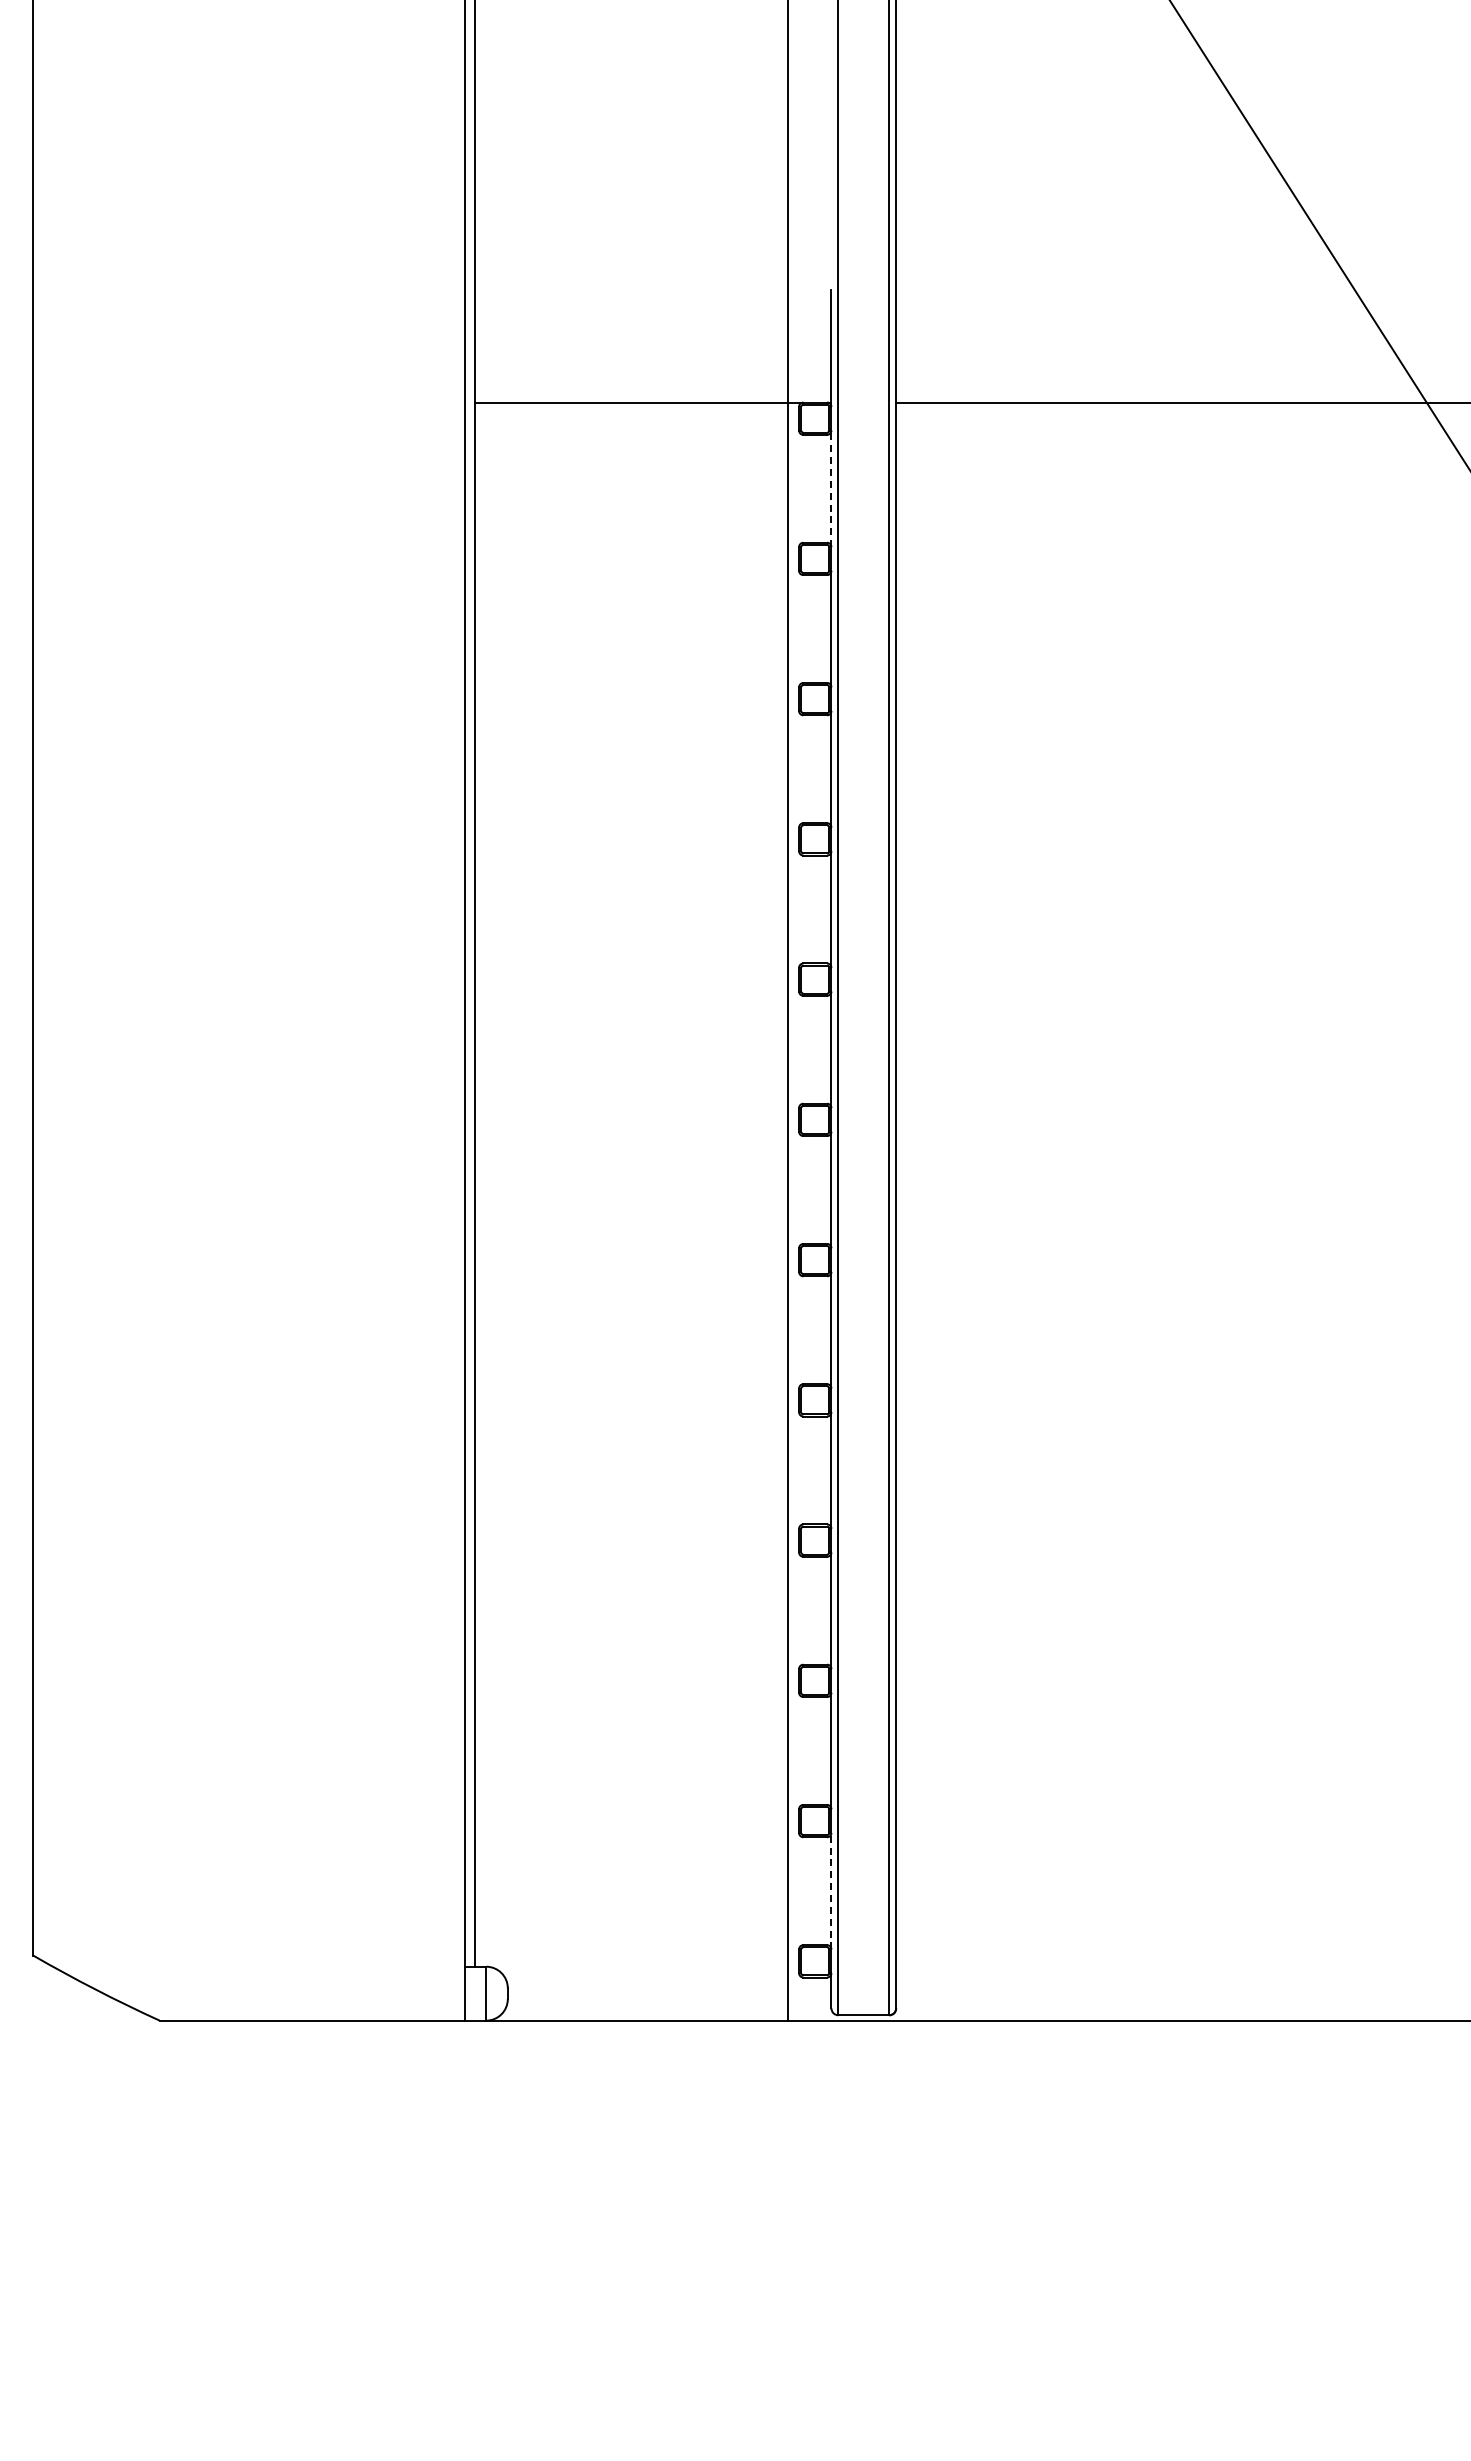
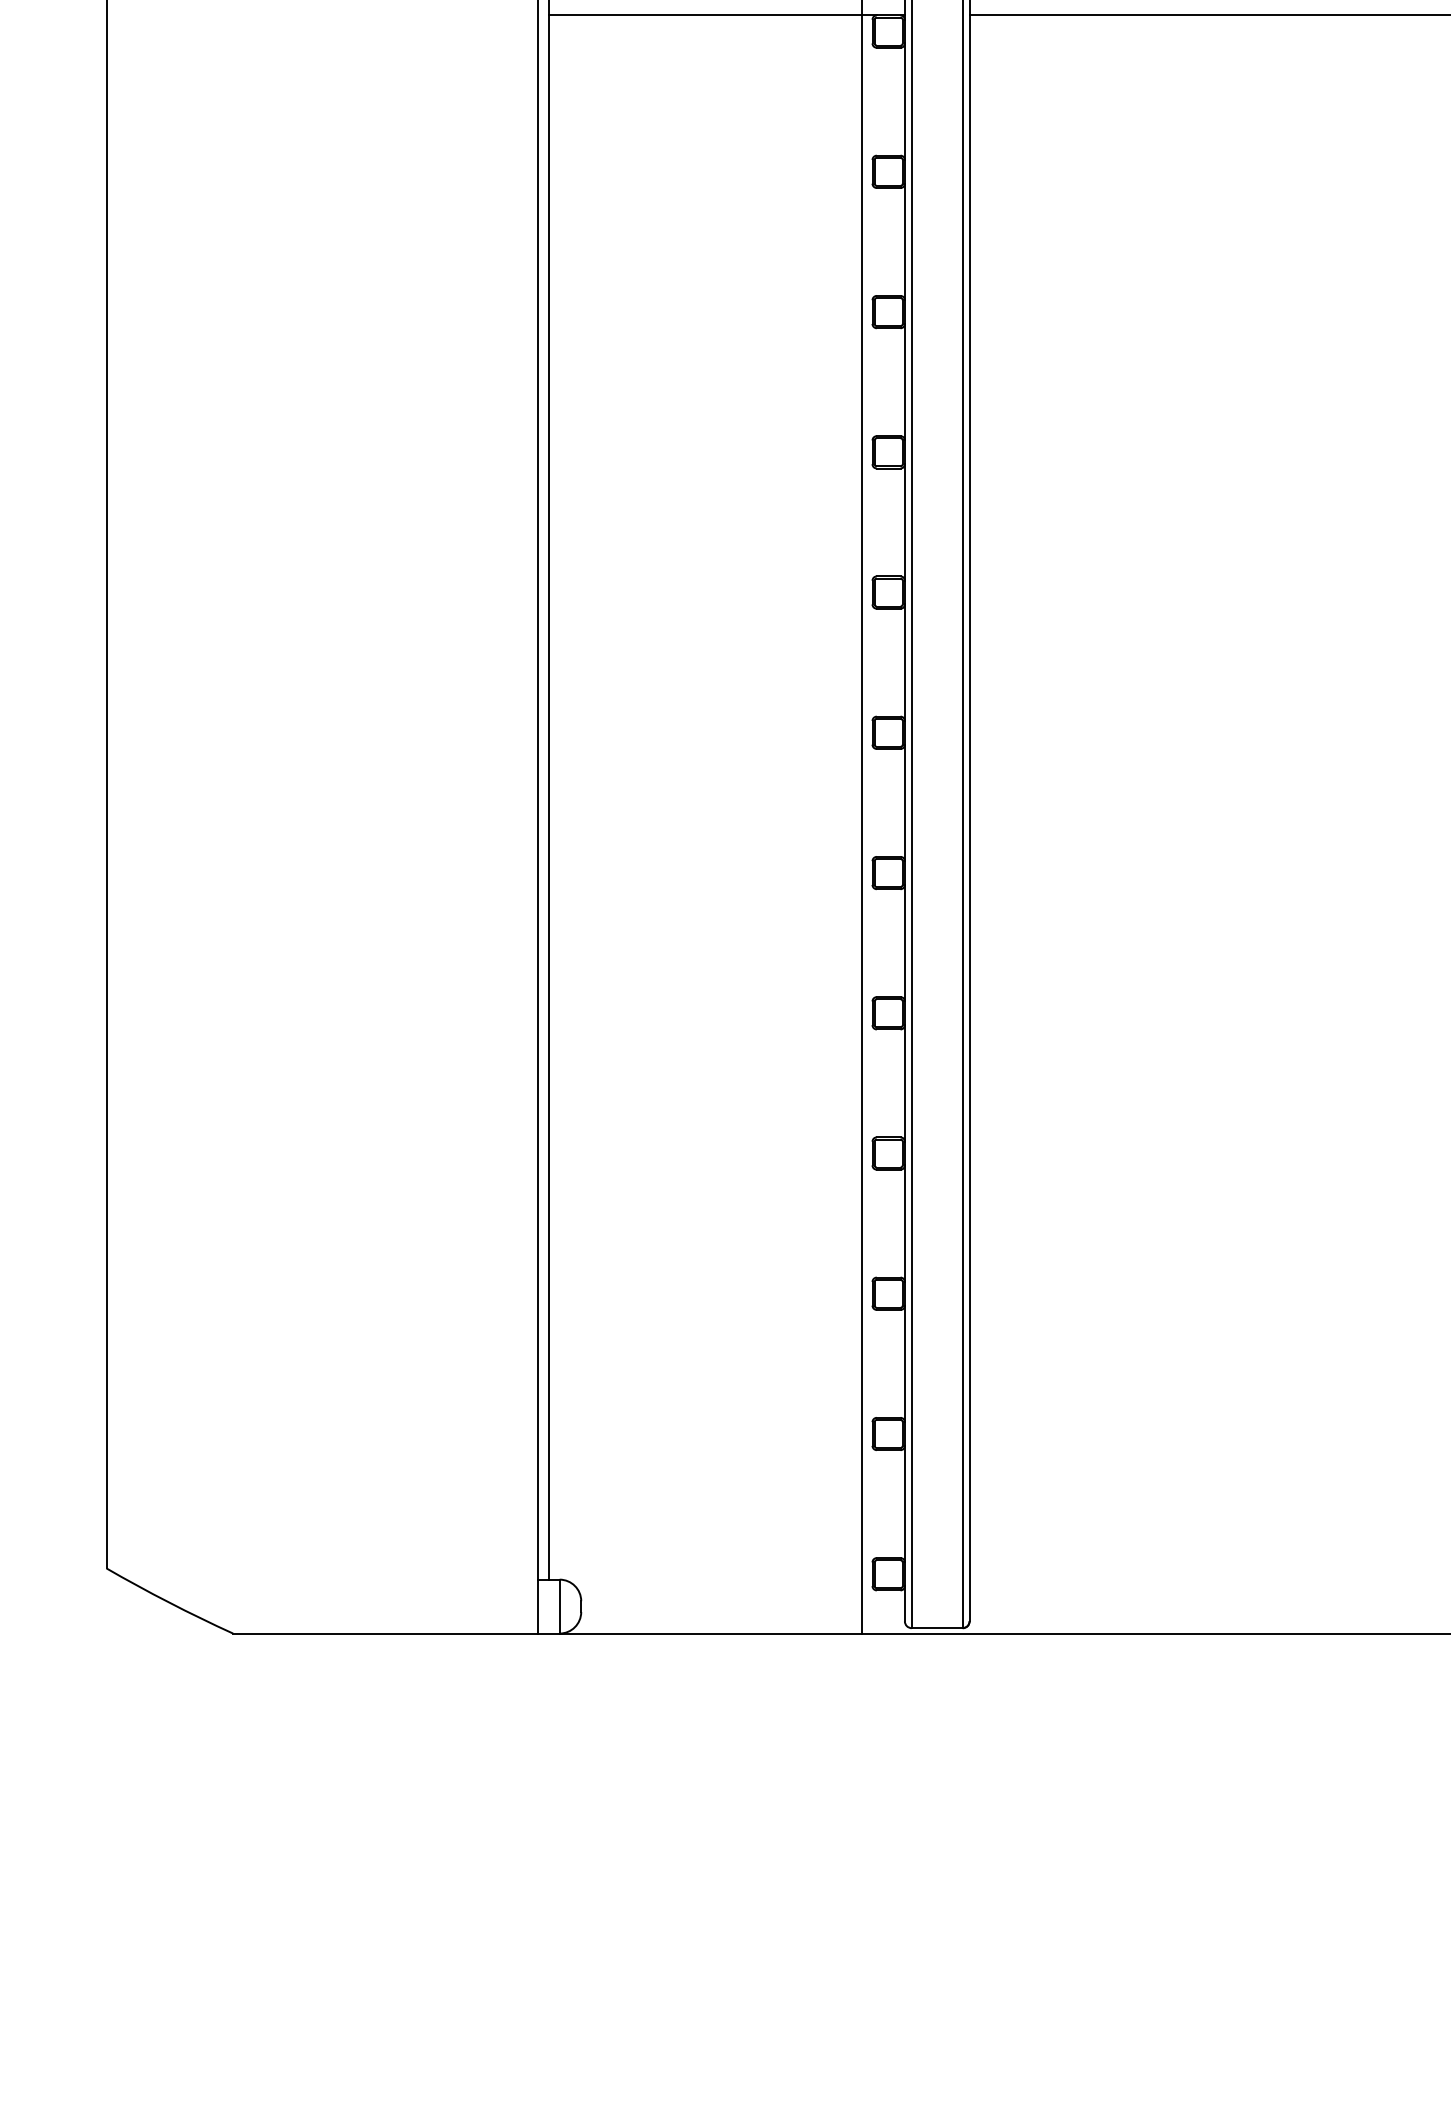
line: (831, 488) -> (904, 101), dashed -> solid
line: (831, 1890) -> (904, 1503), dashed -> solid

